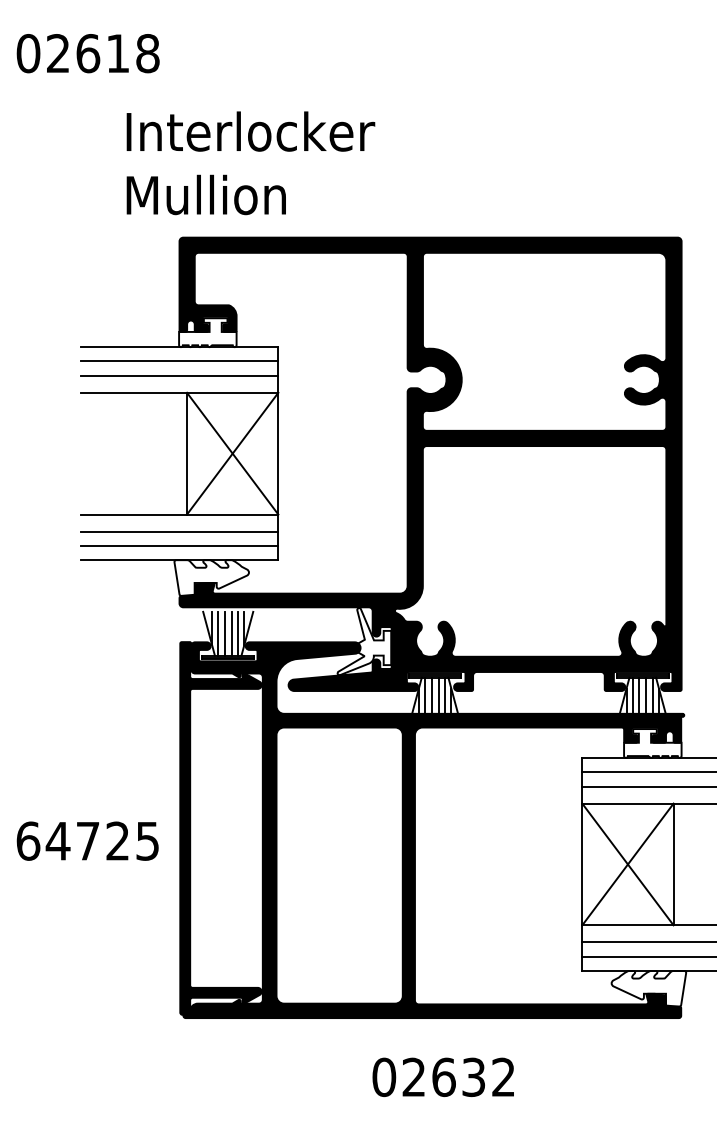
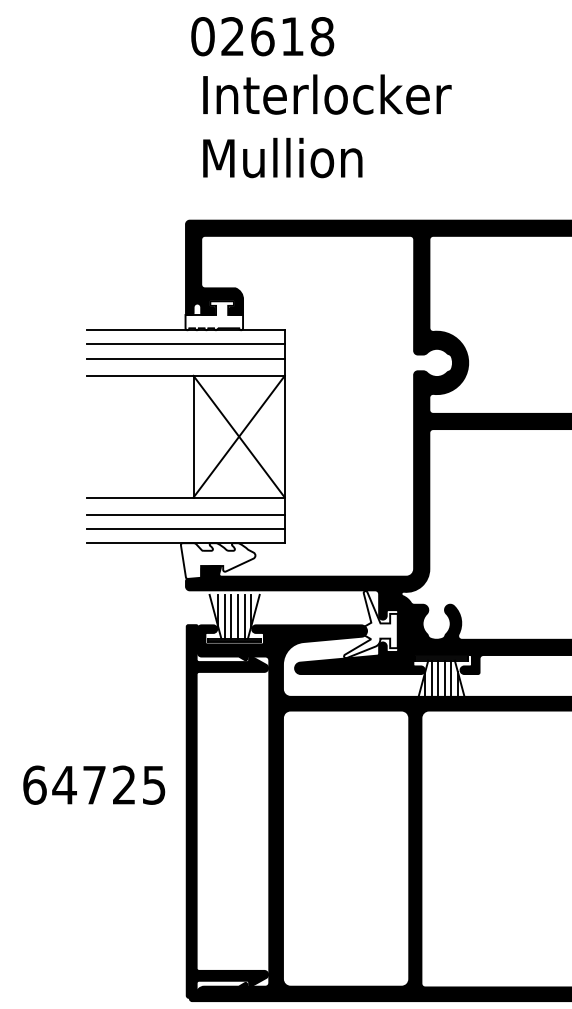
text: (87, 53) -> (261, 36), moved
text: (250, 163) -> (326, 126), moved
text: (87, 840) -> (93, 784), moved

